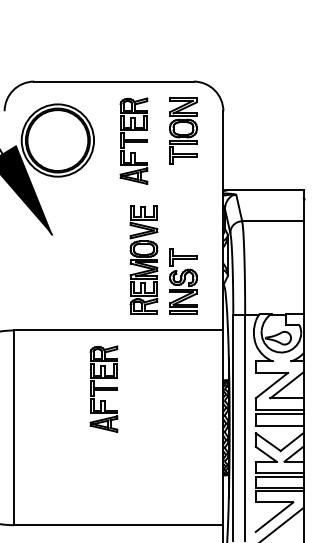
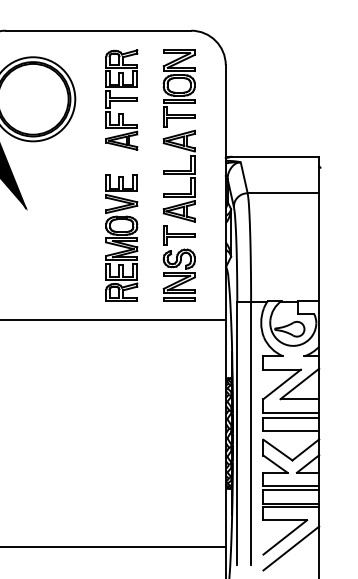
part: (183, 206) -> (179, 176), added
part: (143, 259) -> (121, 237), moved
part: (103, 388) -> (86, 387), removed

